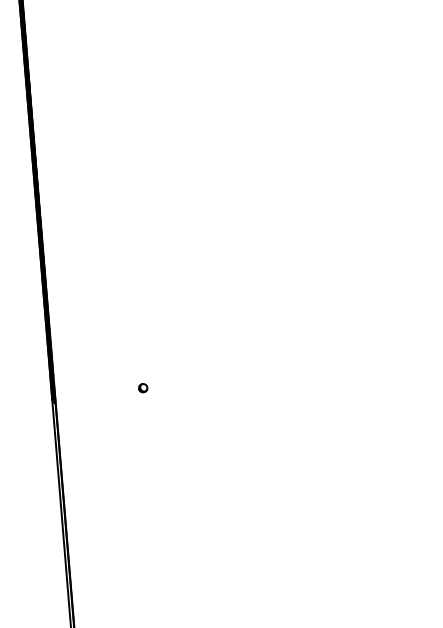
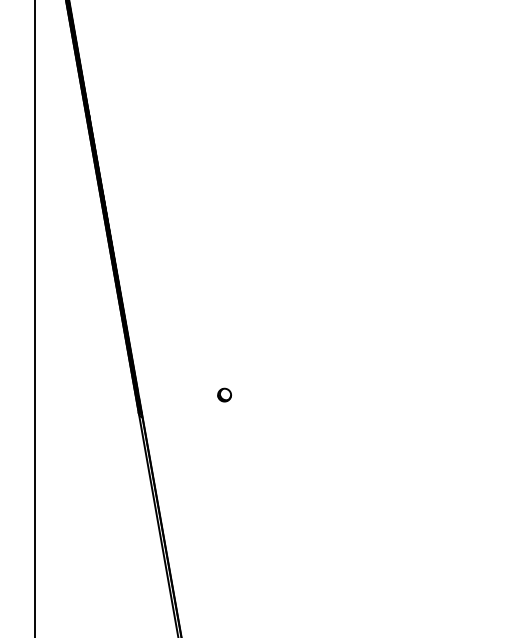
part: (143, 387) -> (224, 394), size x1.6

